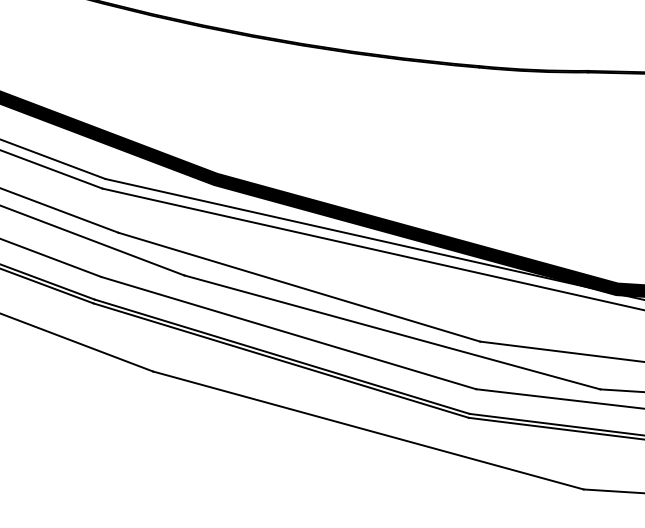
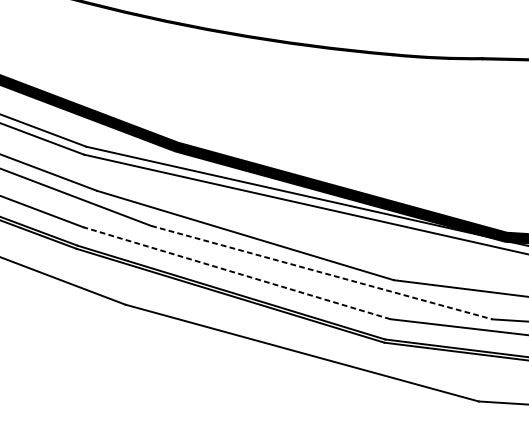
line: (392, 332) -> (321, 272), solid -> dashed
line: (288, 333) -> (236, 273), solid -> dashed

